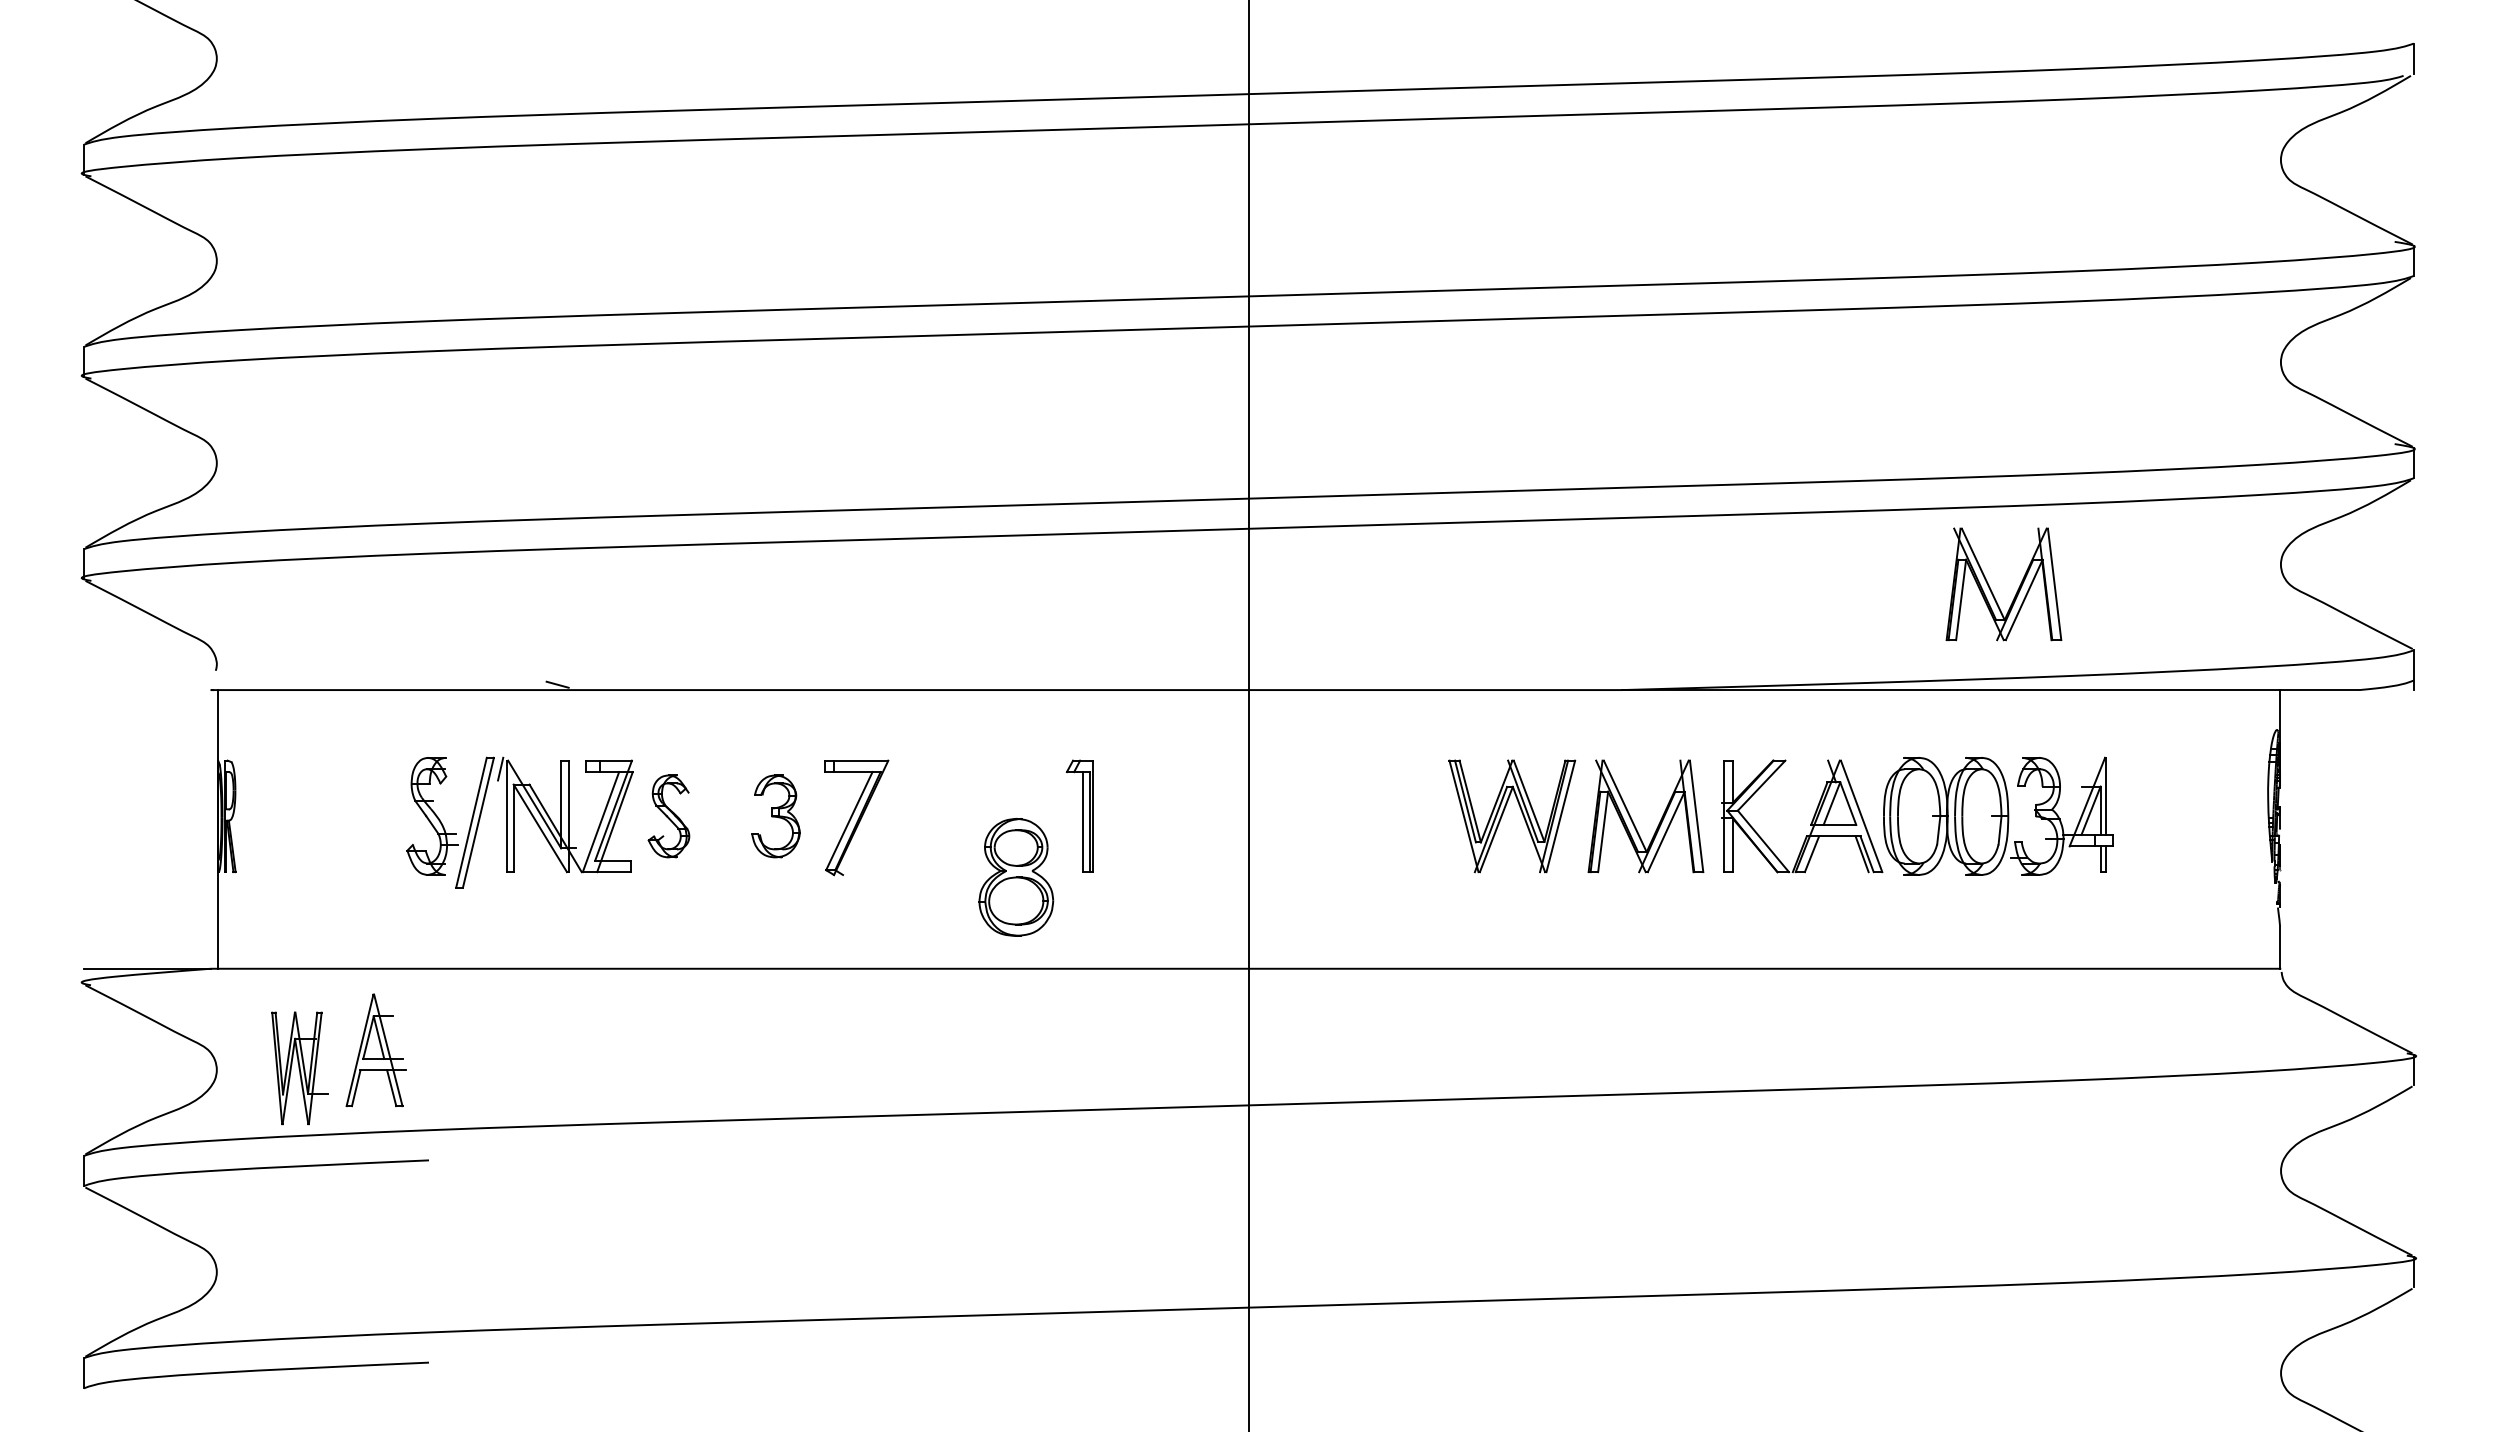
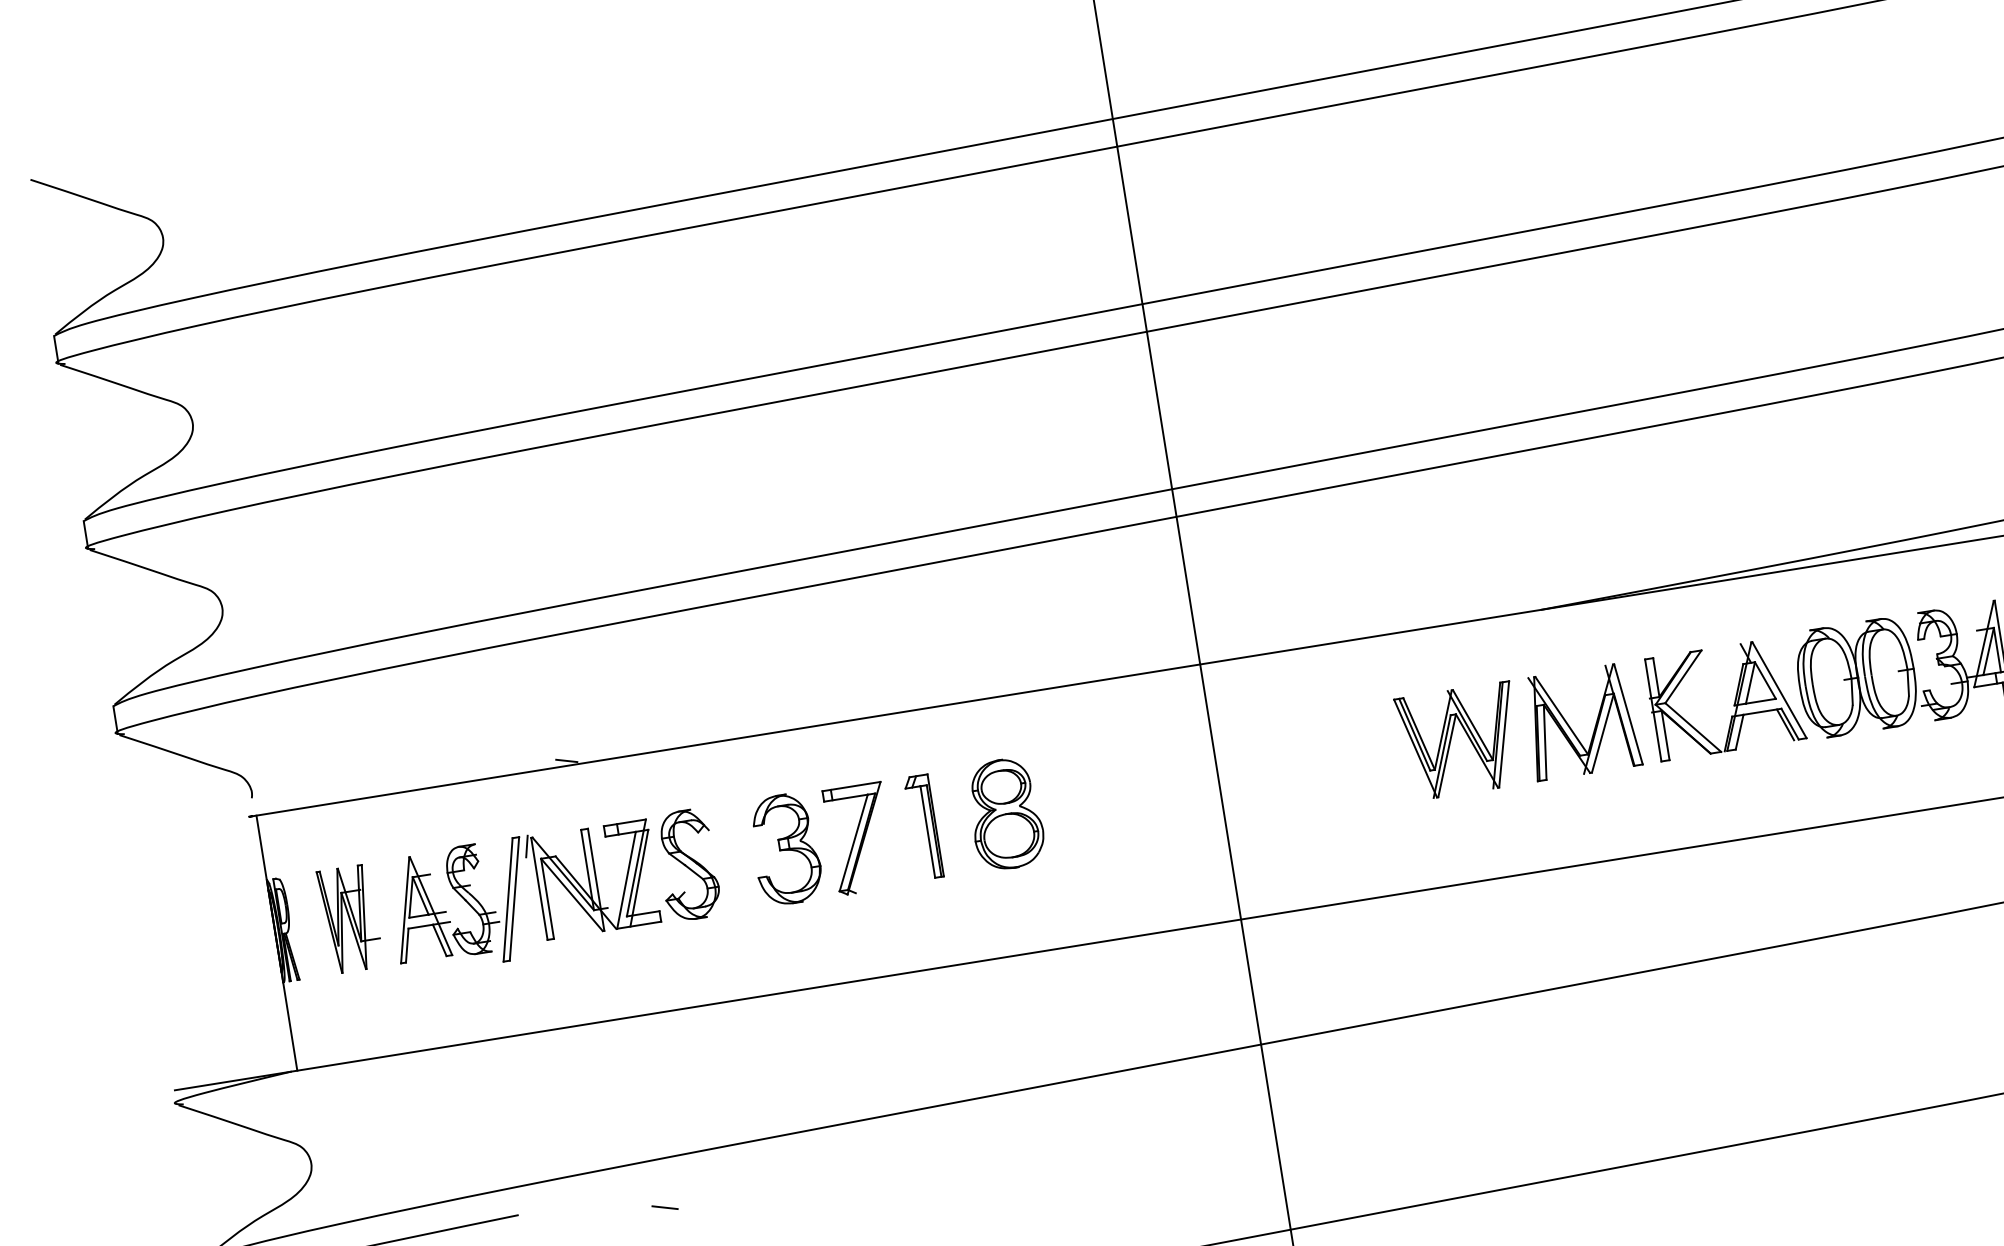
part: (1991, 589) -> (1865, 463), removed
part: (1079, 815) -> (923, 826), moved
part: (668, 816) -> (687, 865), size x1.43
part: (775, 816) -> (785, 849), size x1.43
part: (1016, 877) -> (1006, 814), moved
part: (375, 1050) -> (419, 908), moved
part: (299, 1068) -> (349, 919), moved
line: (585, 1177) -> (664, 1207), added

